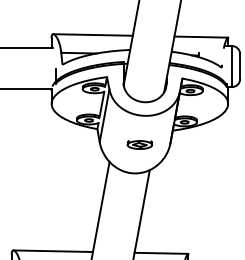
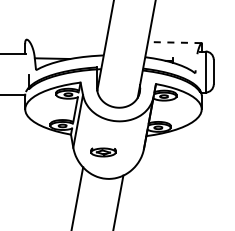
line: (92, 34) -> (66, 39), removed
line: (201, 37) -> (175, 42), solid -> dashed
part: (139, 144) -> (103, 151), moved

